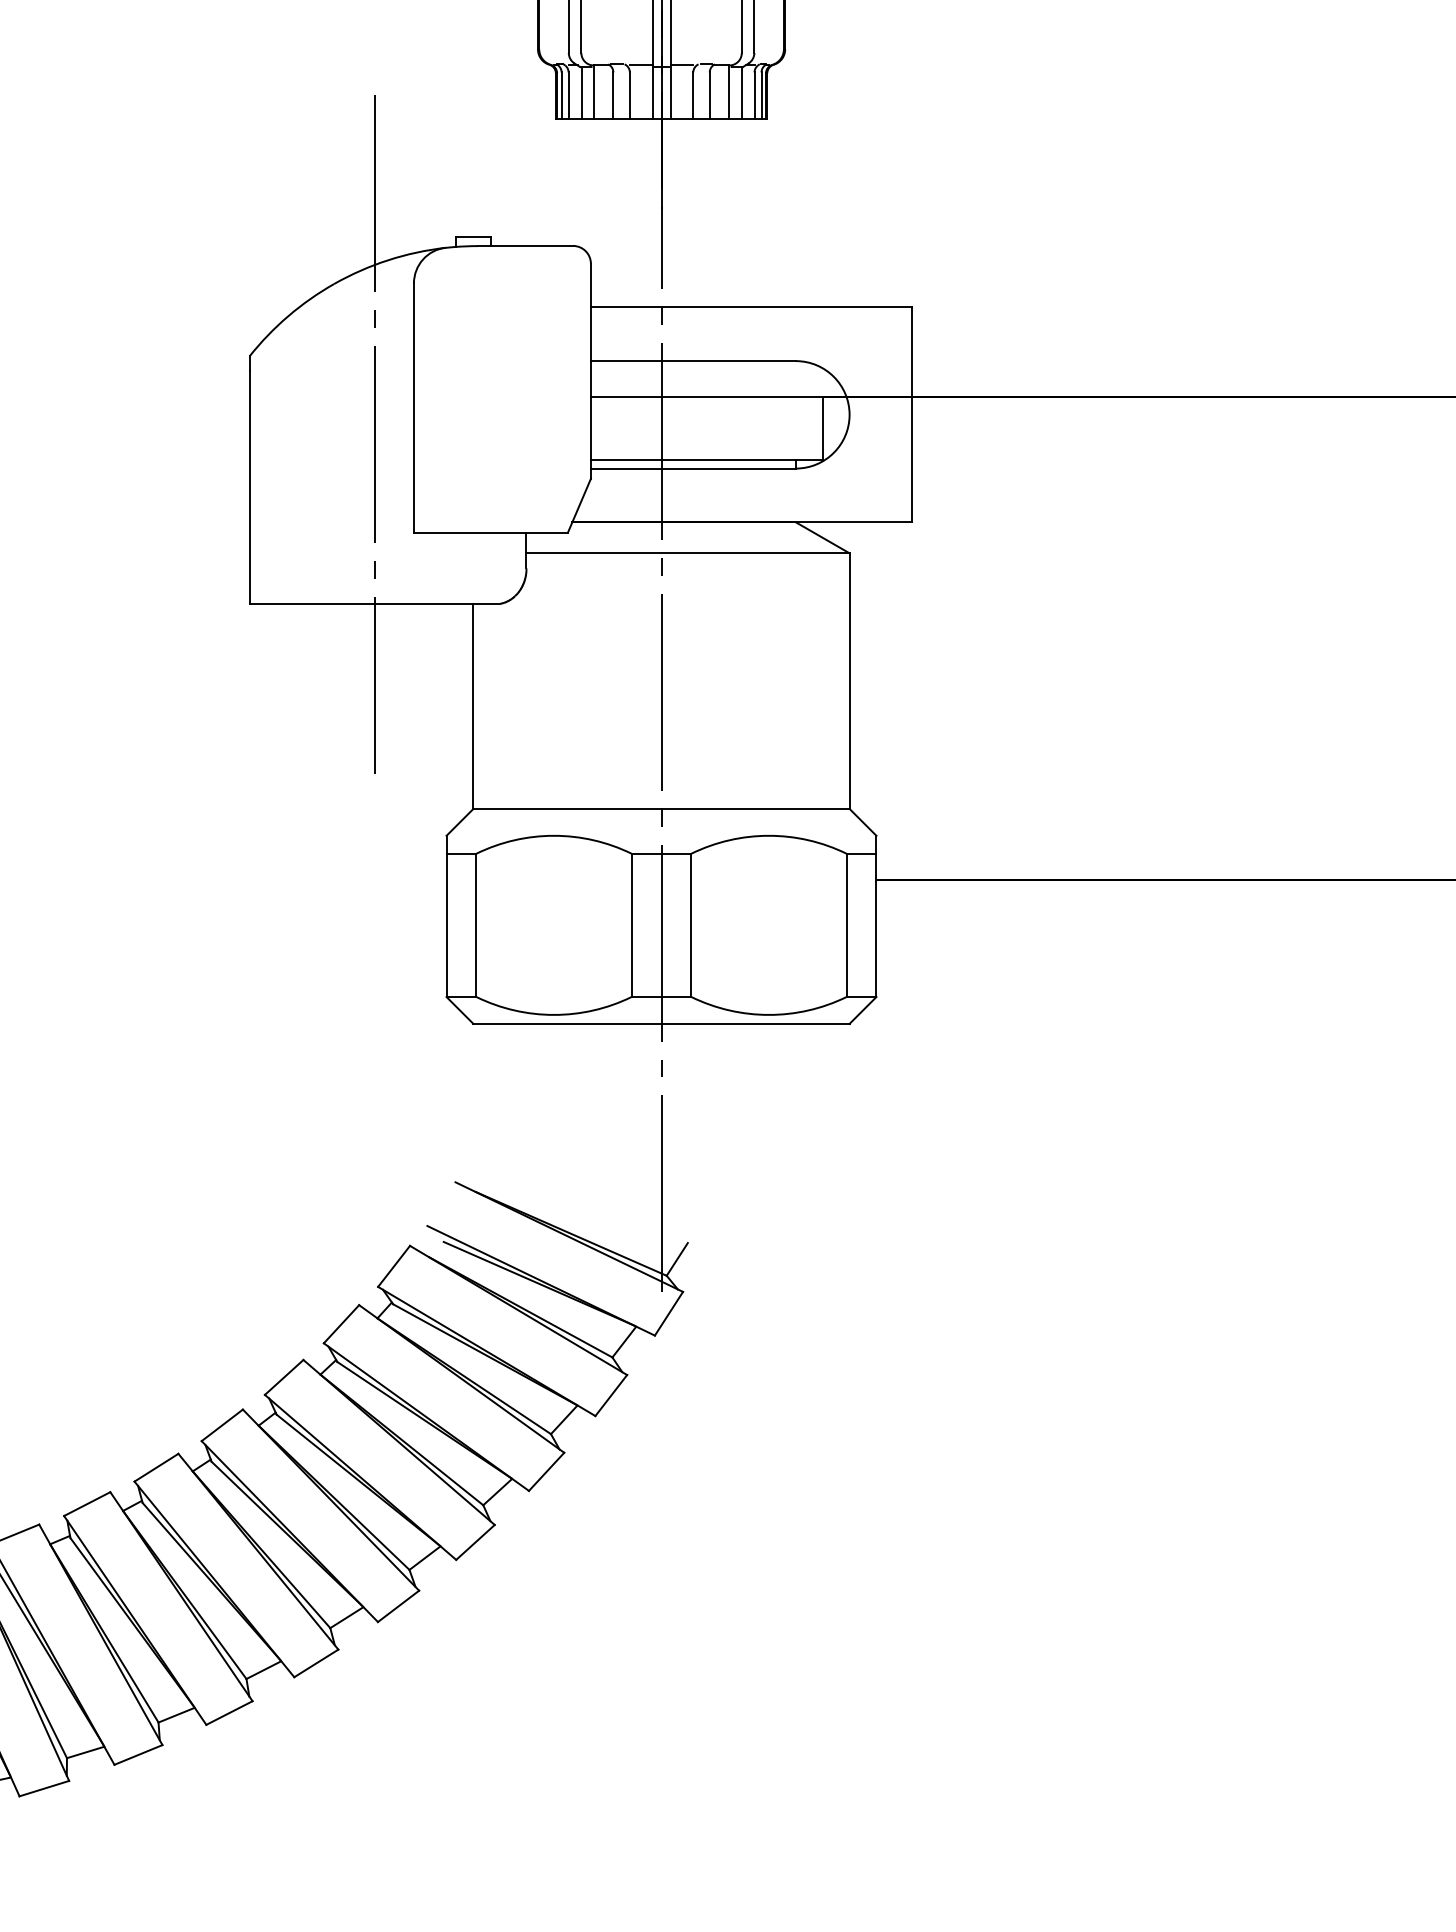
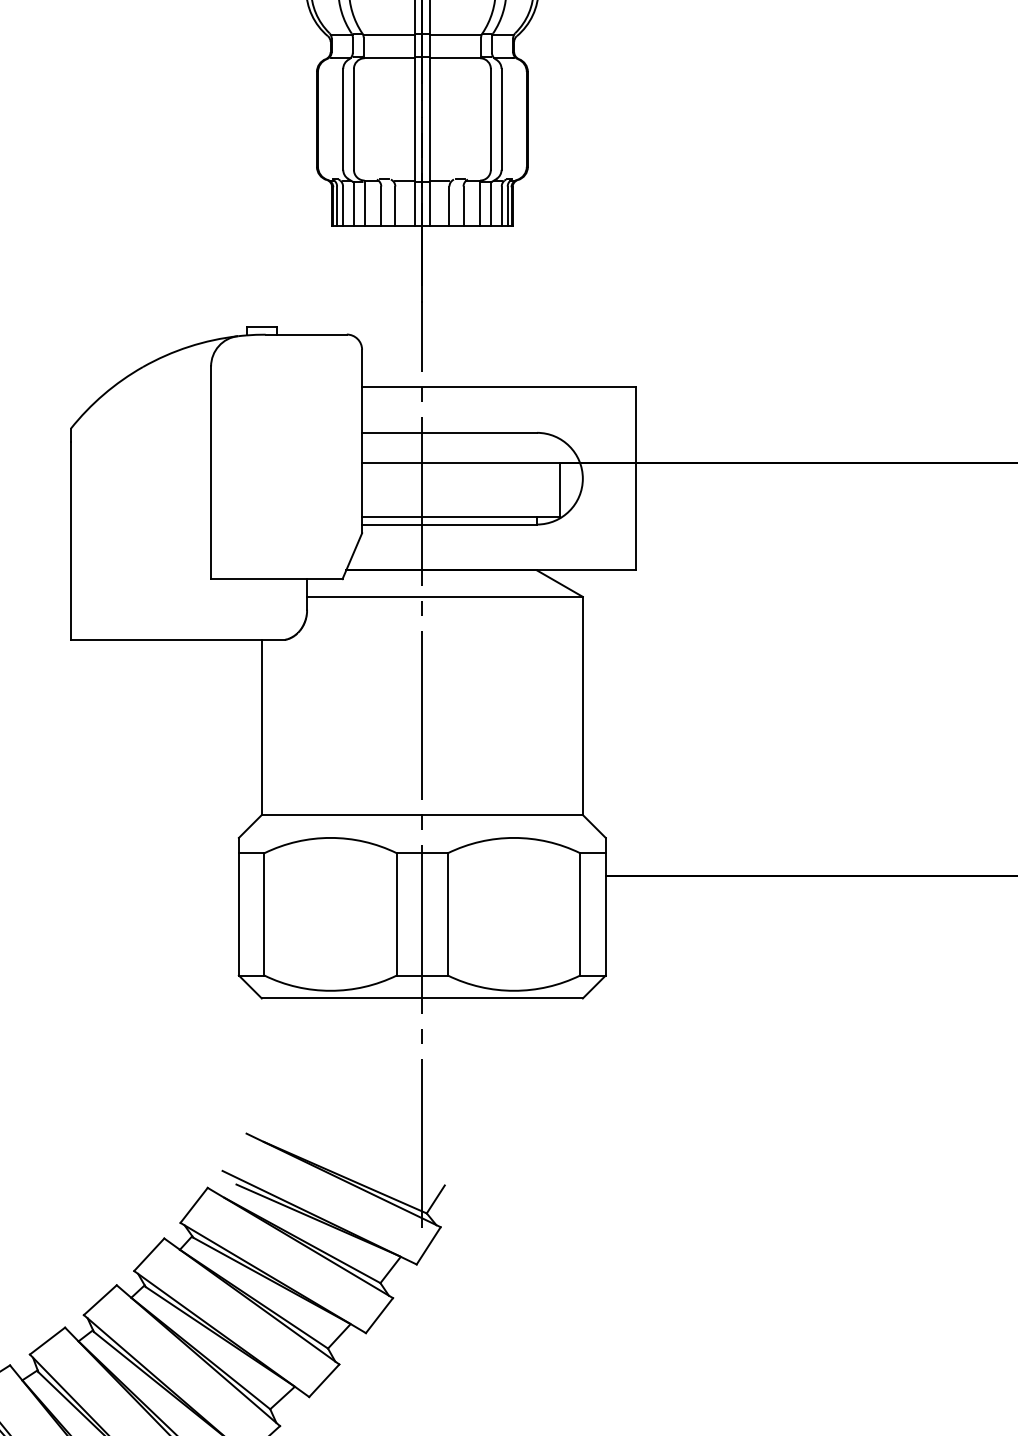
line: (374, 433) -> (177, 494), removed

